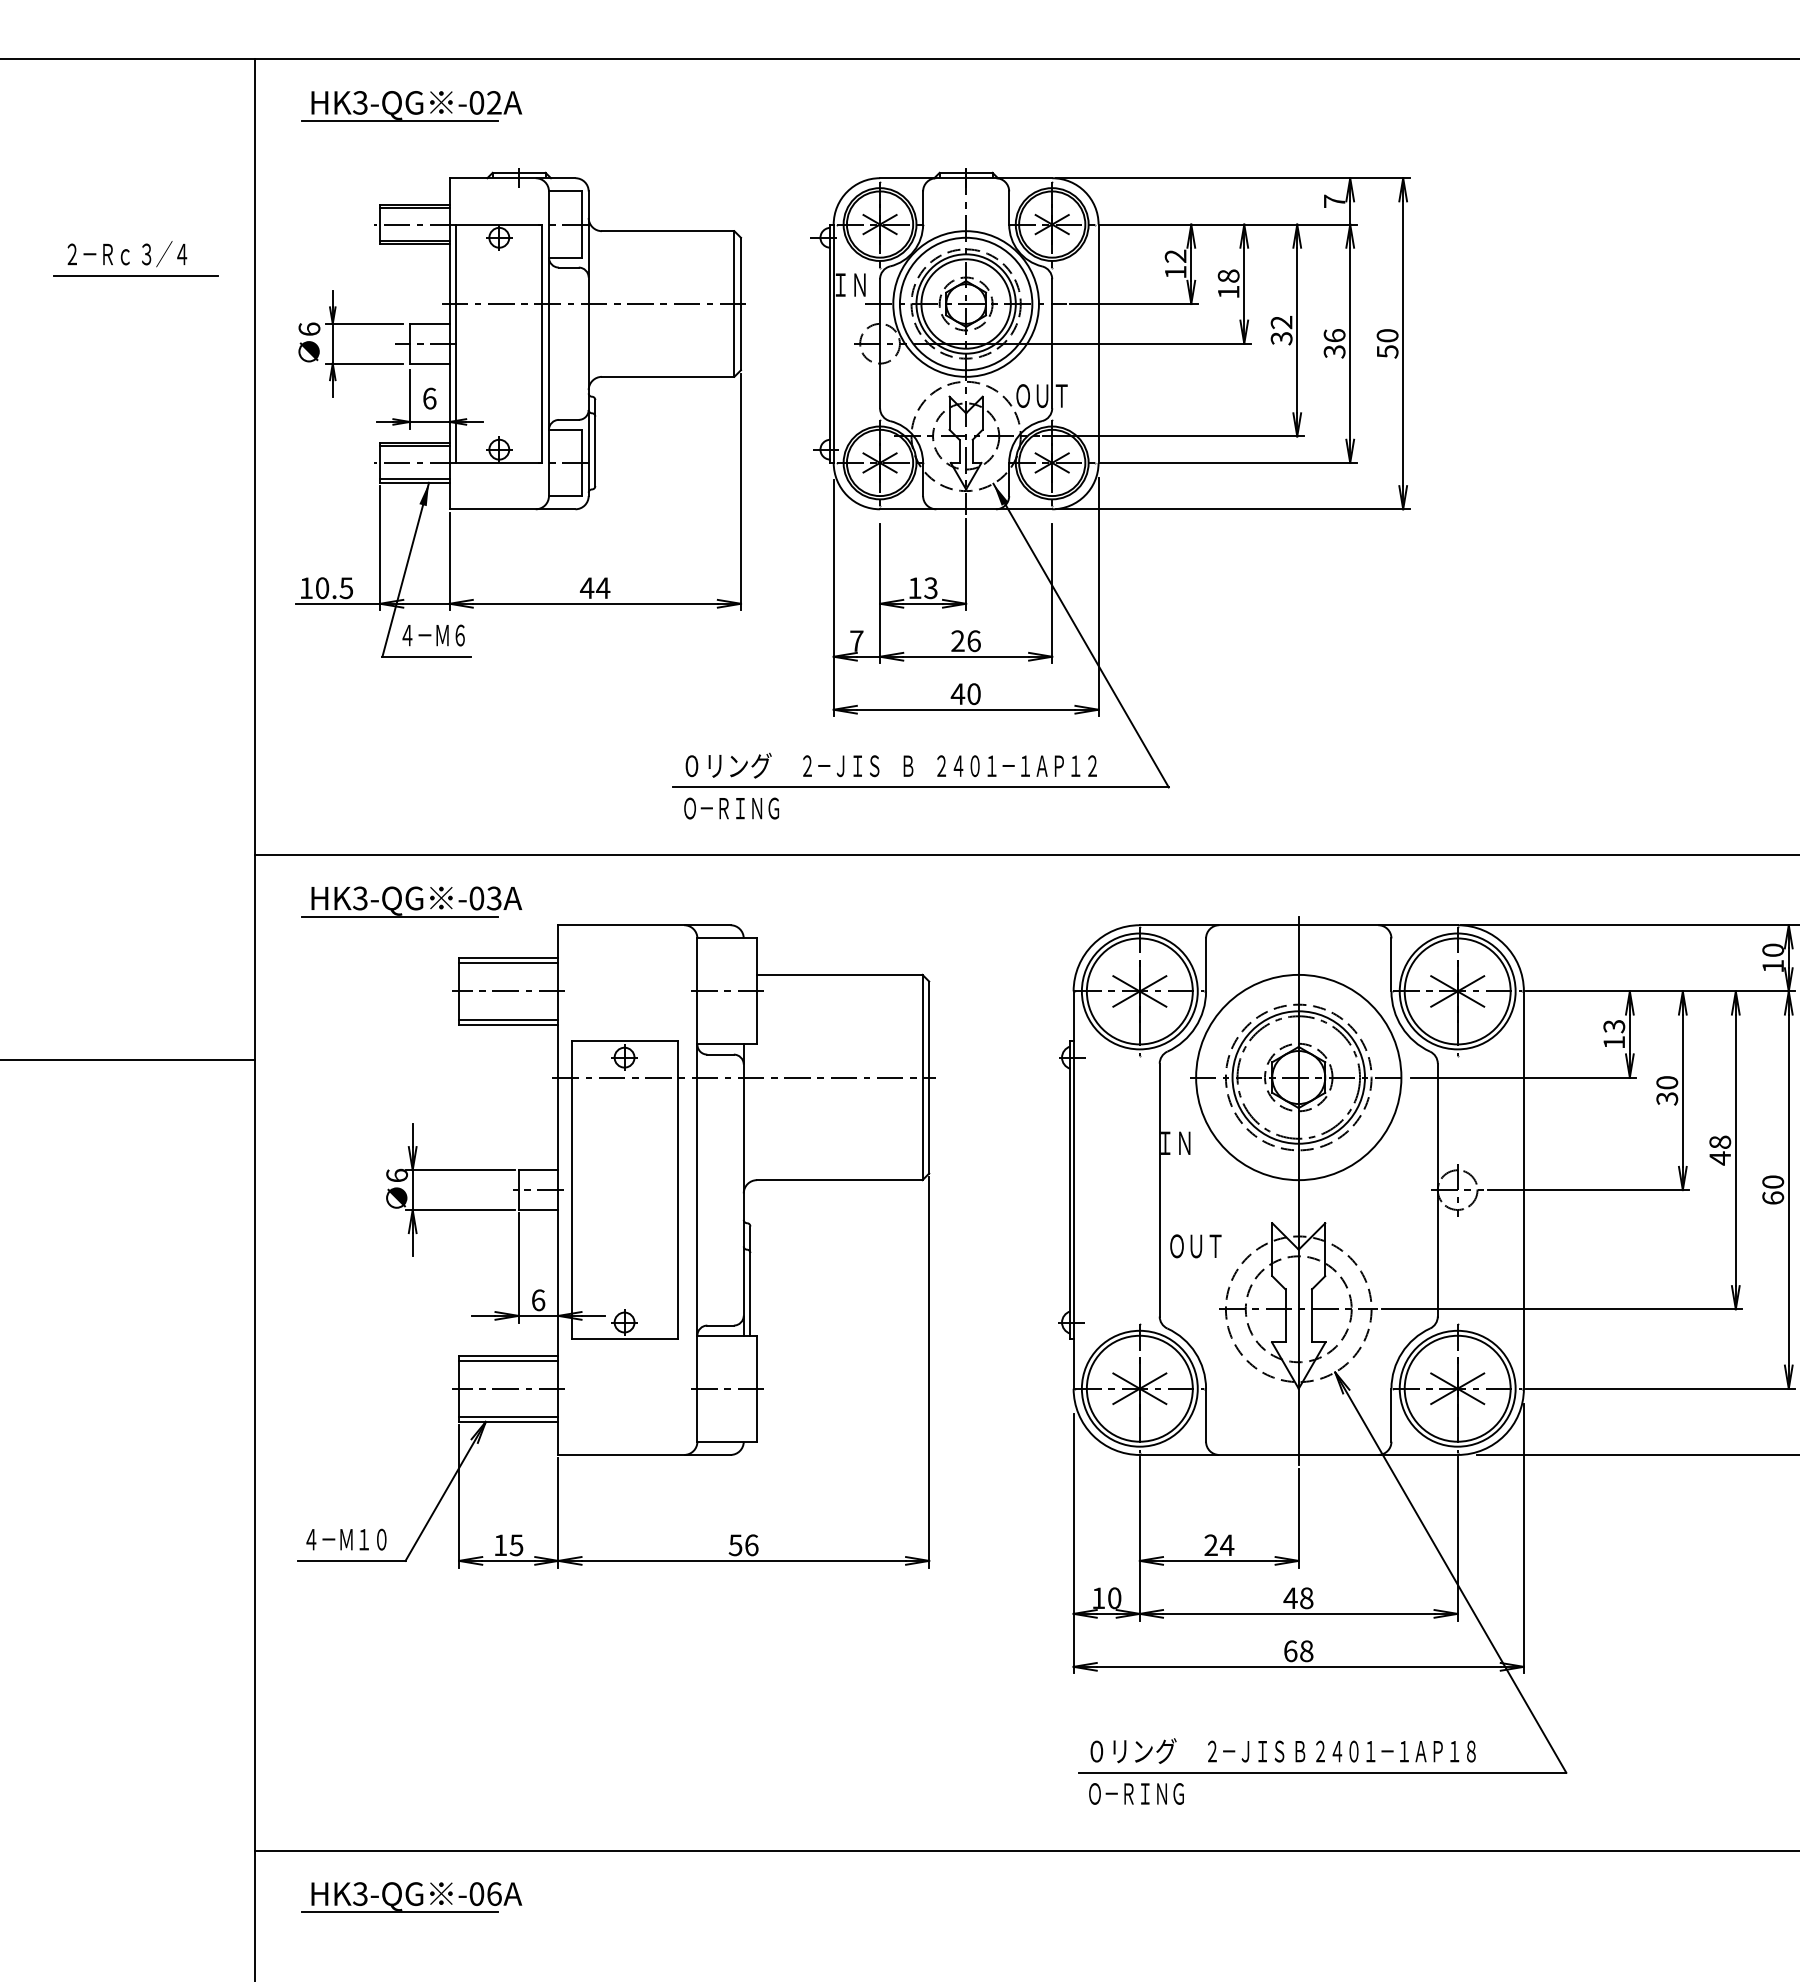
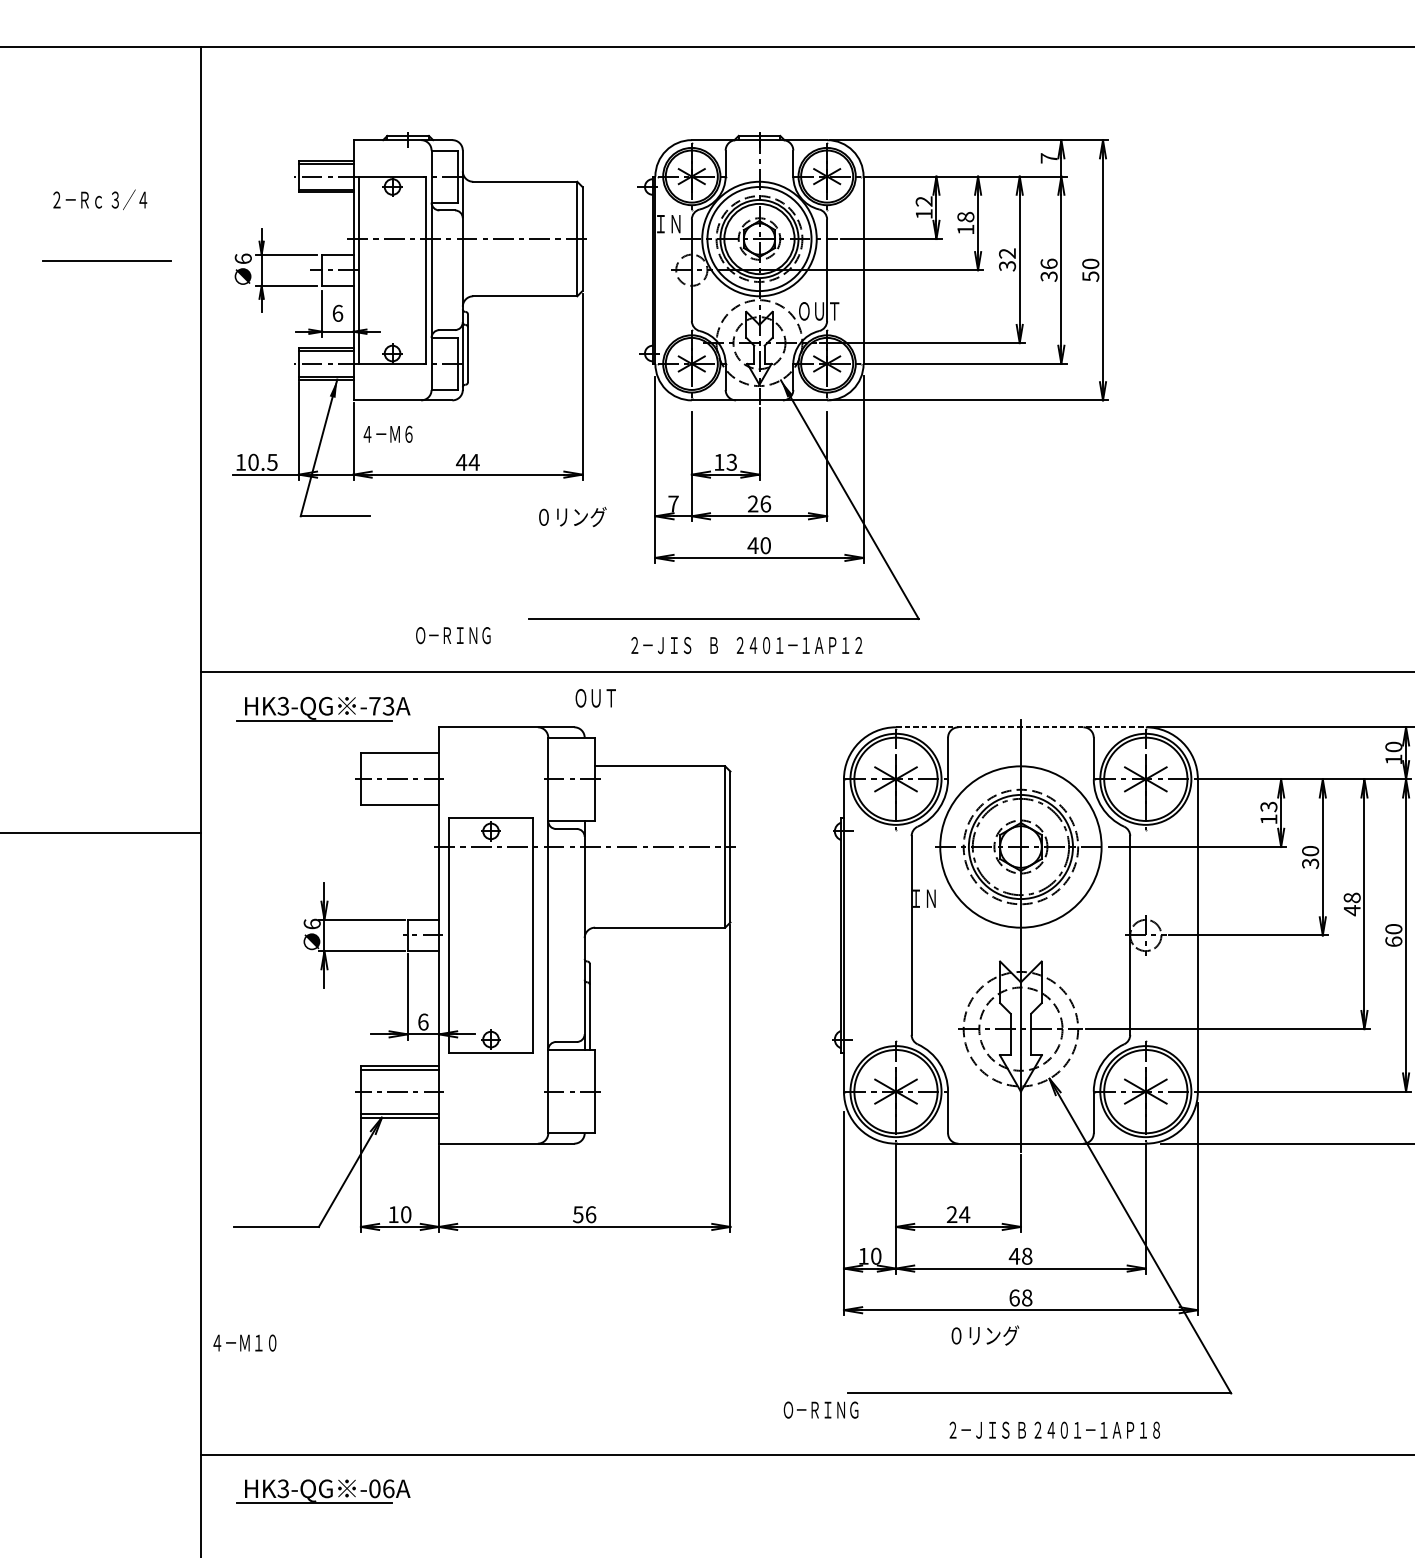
part: (411, 106) -> (323, 83), removed
line: (135, 275) -> (106, 260), moved
text: (433, 635) -> (387, 434), moved
text: (728, 765) -> (572, 516), moved
text: (949, 766) -> (746, 645), moved
text: (731, 808) -> (453, 635), moved
text: (476, 898) -> (374, 706), -03A -> -73A
line: (1298, 925) -> (1020, 727), solid -> dashed
line: (508, 963) -> (399, 757), removed
line: (508, 1019) -> (399, 801), removed
text: (1195, 1246) -> (595, 698), moved
text: (346, 1539) -> (244, 1342), moved
text: (516, 1545) -> (406, 1214), 15 -> 10
text: (1133, 1750) -> (985, 1335), moved
text: (1341, 1751) -> (1054, 1430), moved
text: (1136, 1793) -> (821, 1409), moved

